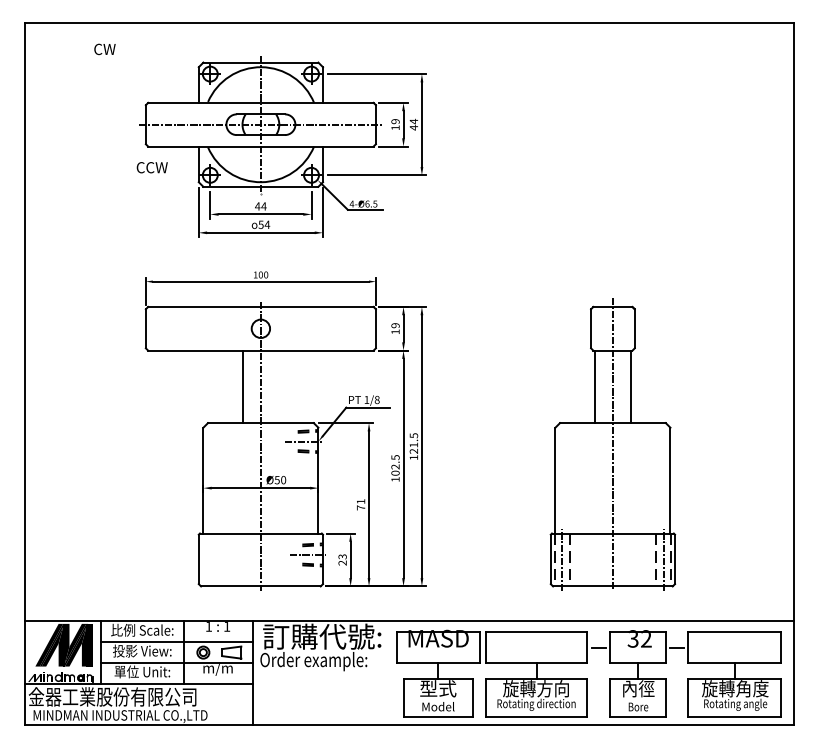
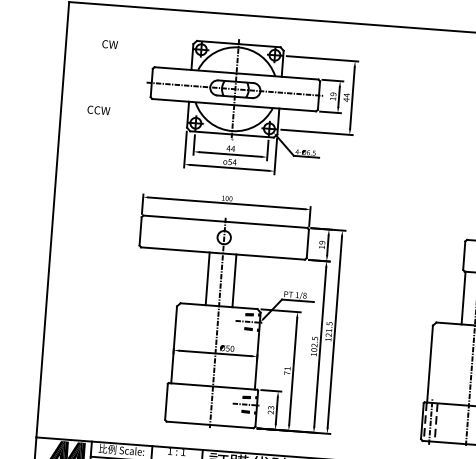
text: (104, 49) -> (109, 44), moved
text: (151, 167) -> (98, 110), moved
line: (279, 386) -> (234, 280), added

